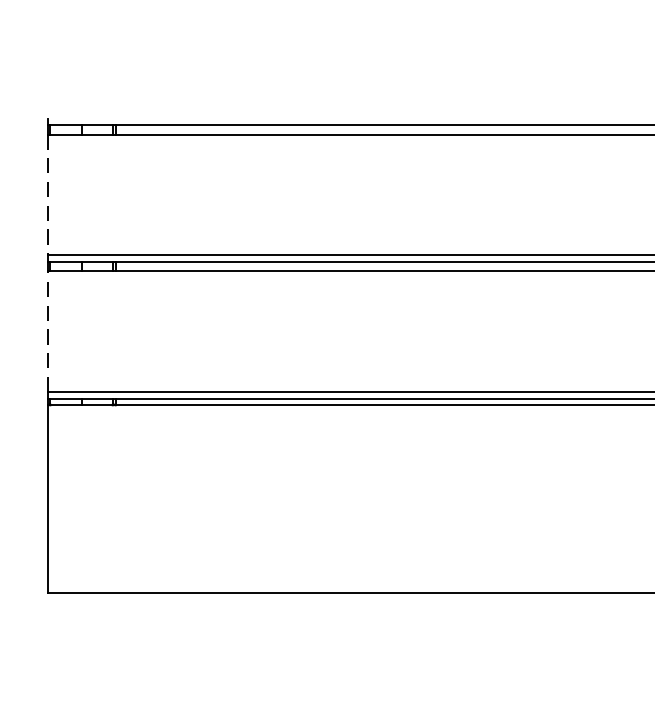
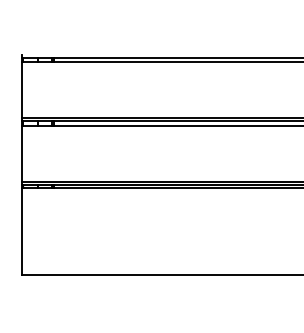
line: (48, 195) -> (22, 90), dashed -> solid
line: (48, 330) -> (22, 153), dashed -> solid

